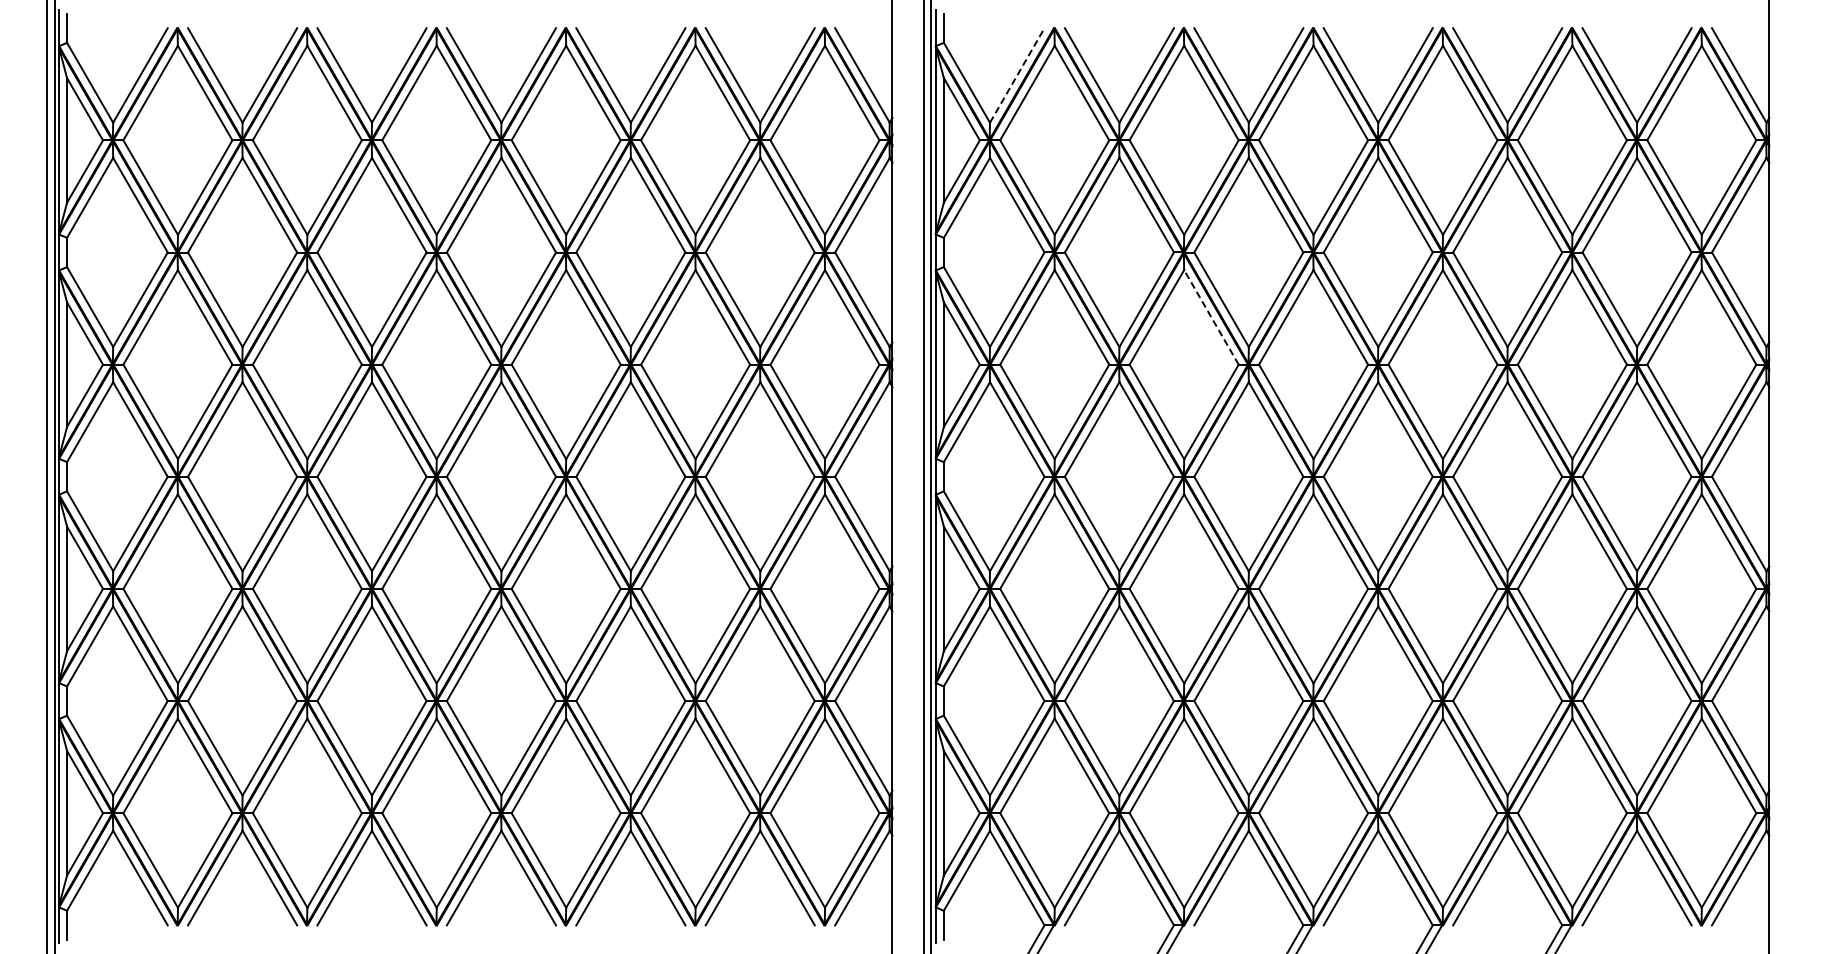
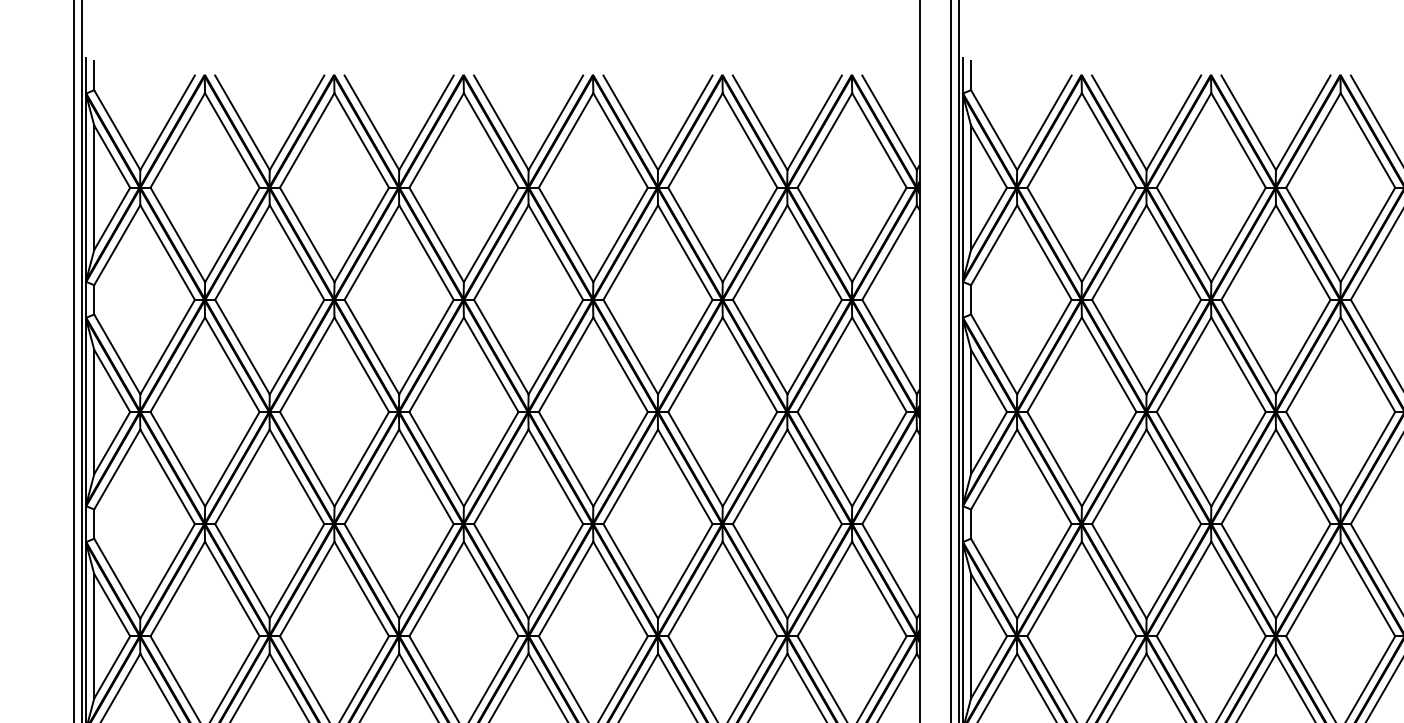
line: (1017, 75) -> (1044, 122), dashed -> solid
line: (1211, 317) -> (1238, 364), dashed -> solid

